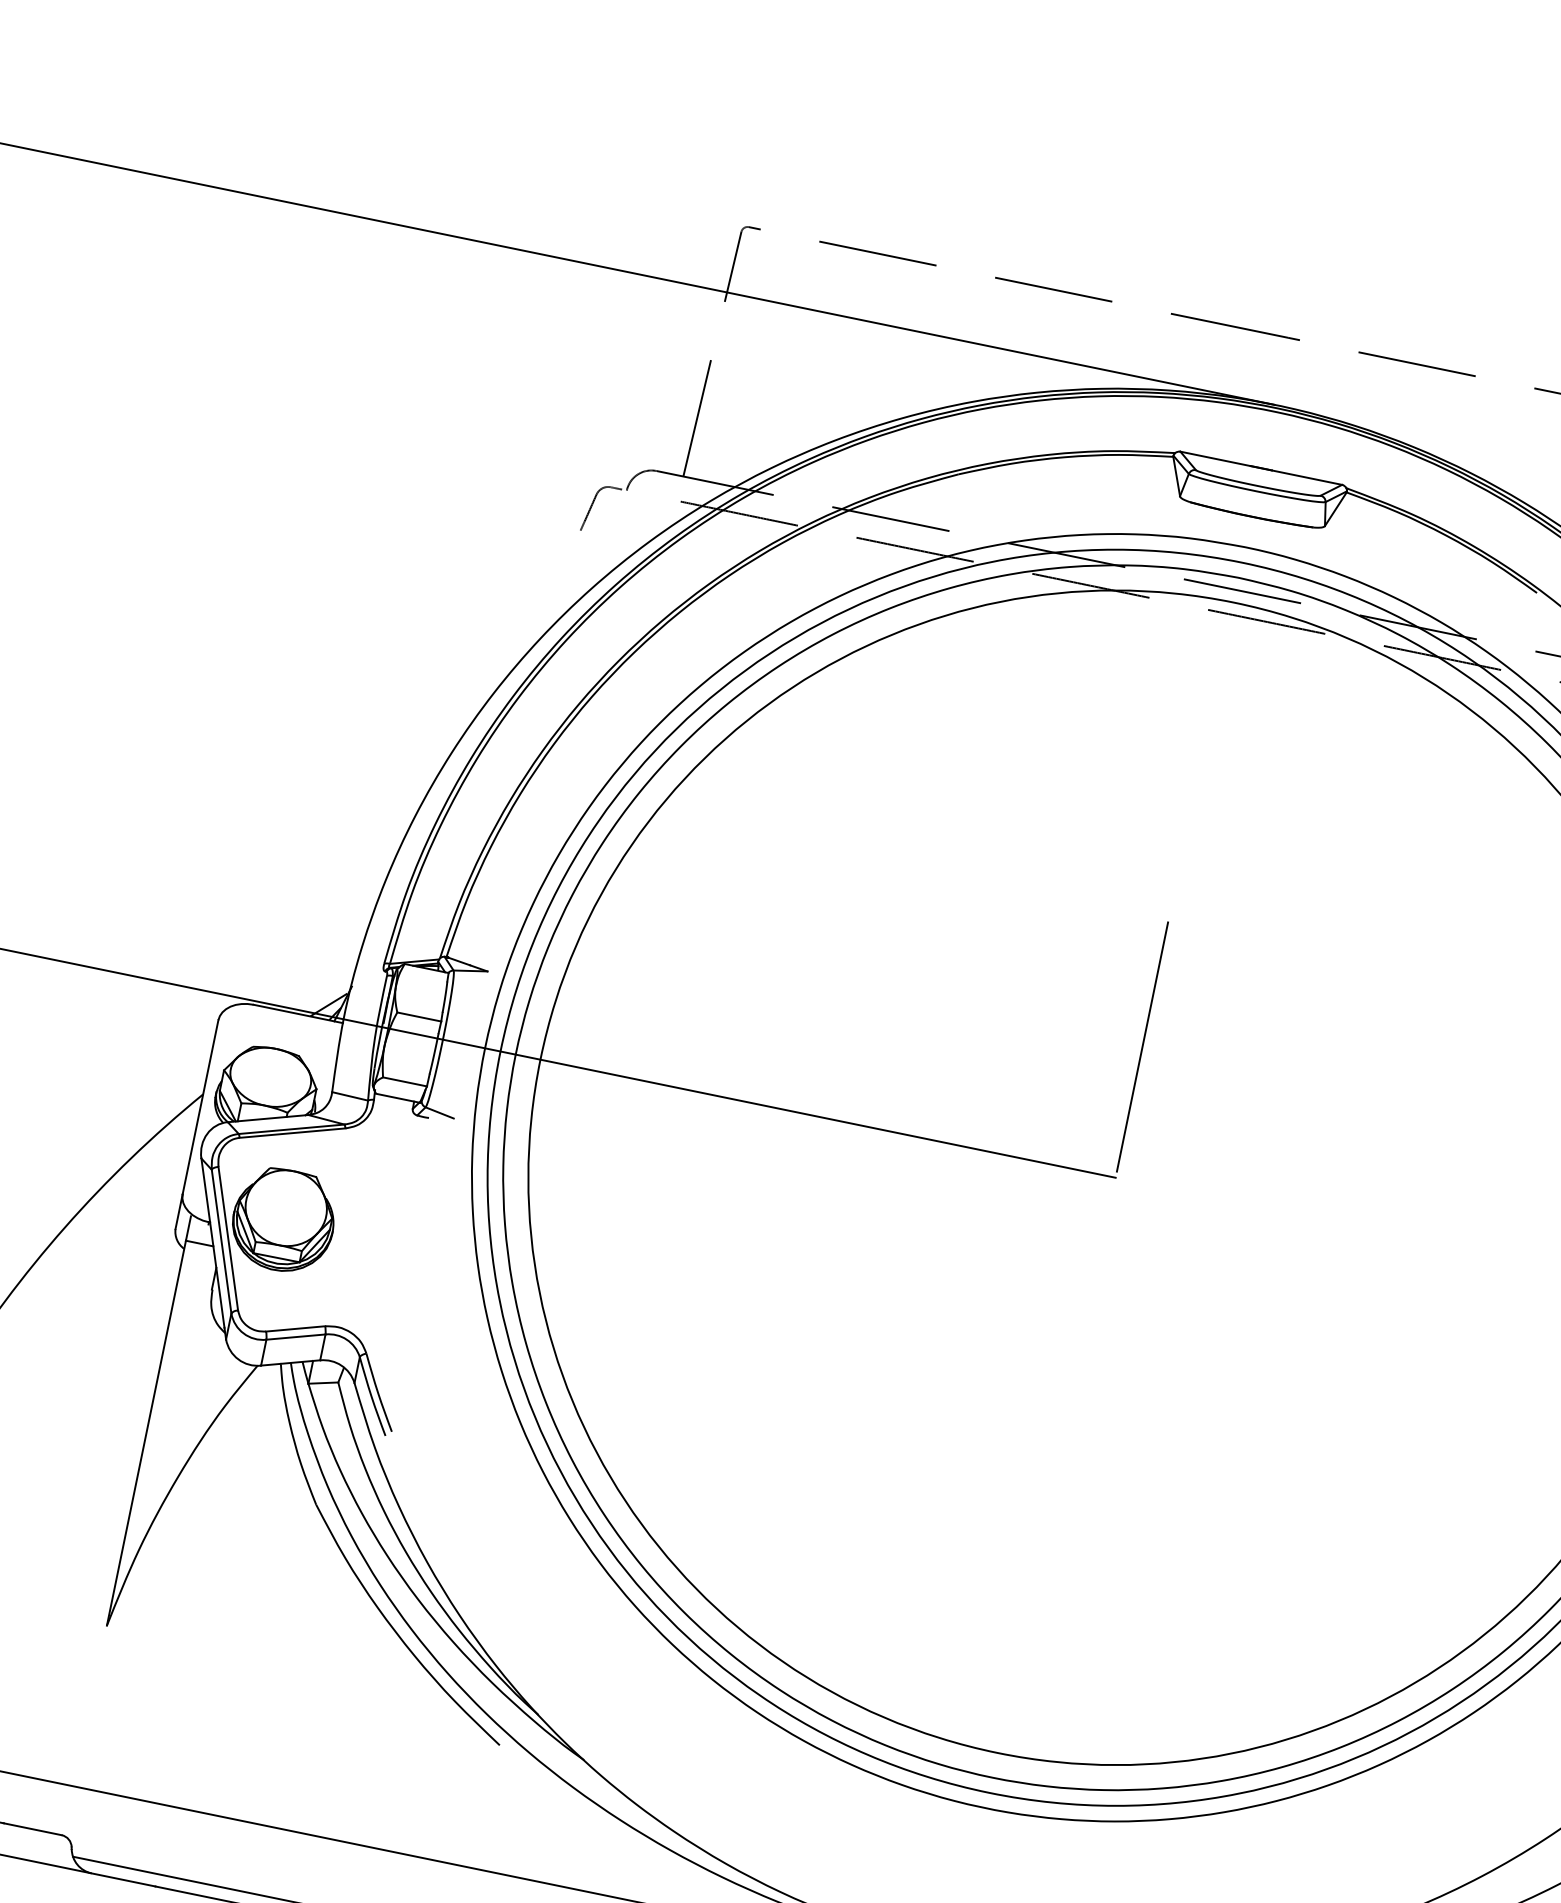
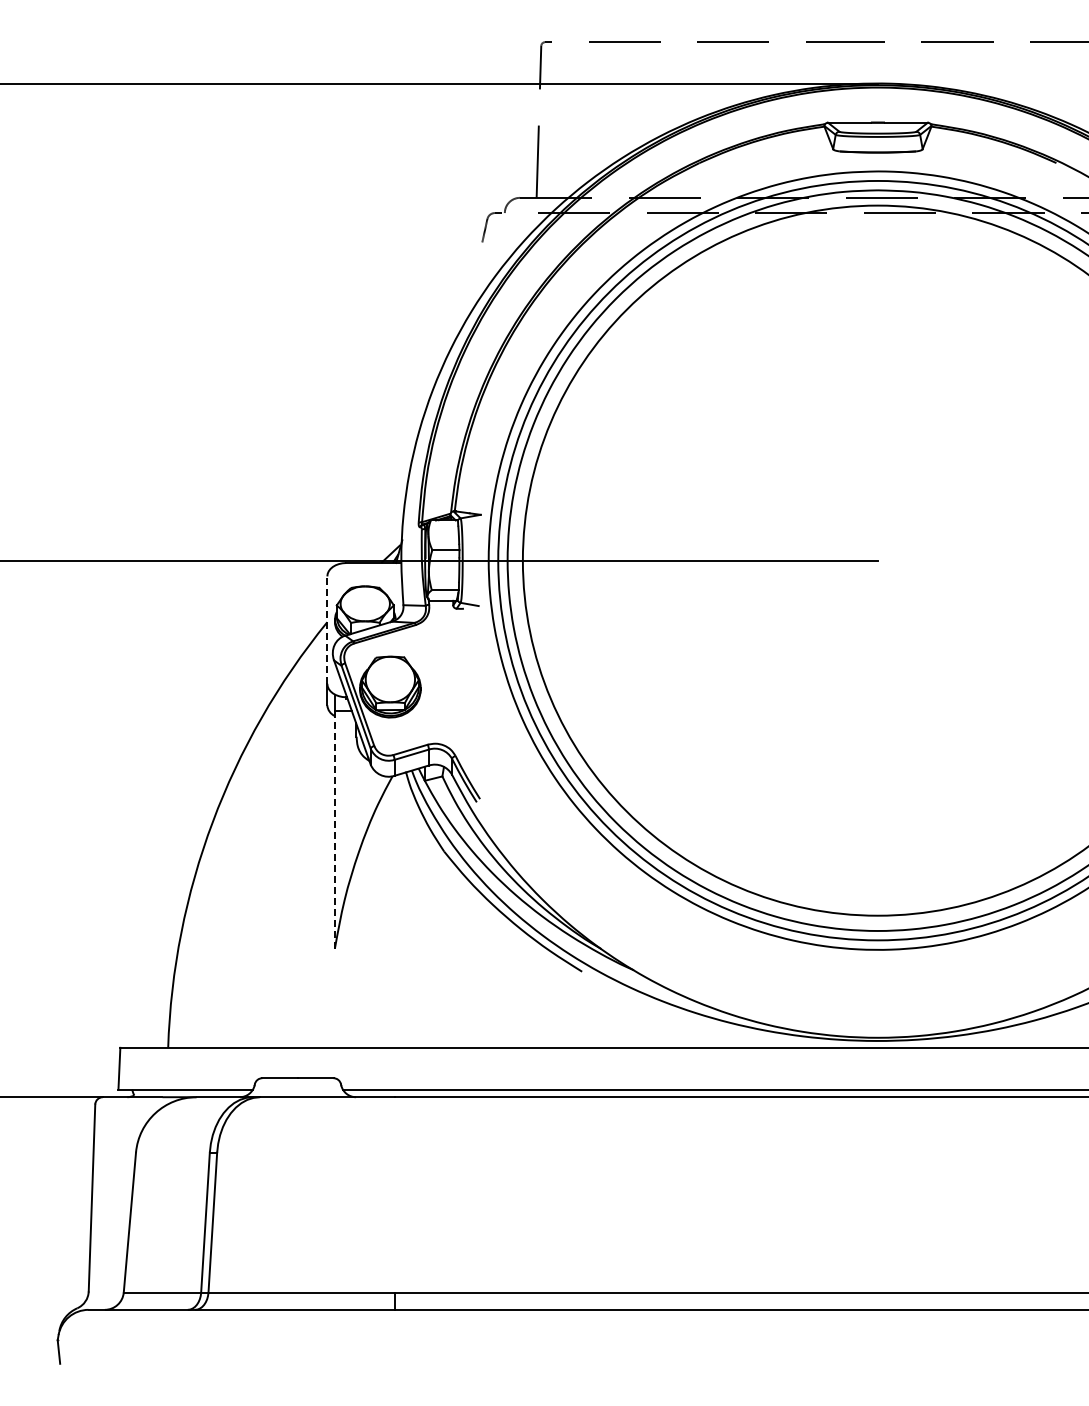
line: (1141, 1046) -> (877, 479), removed
line: (200, 1107) -> (327, 630), solid -> dashed
line: (145, 1432) -> (334, 829), solid -> dashed

